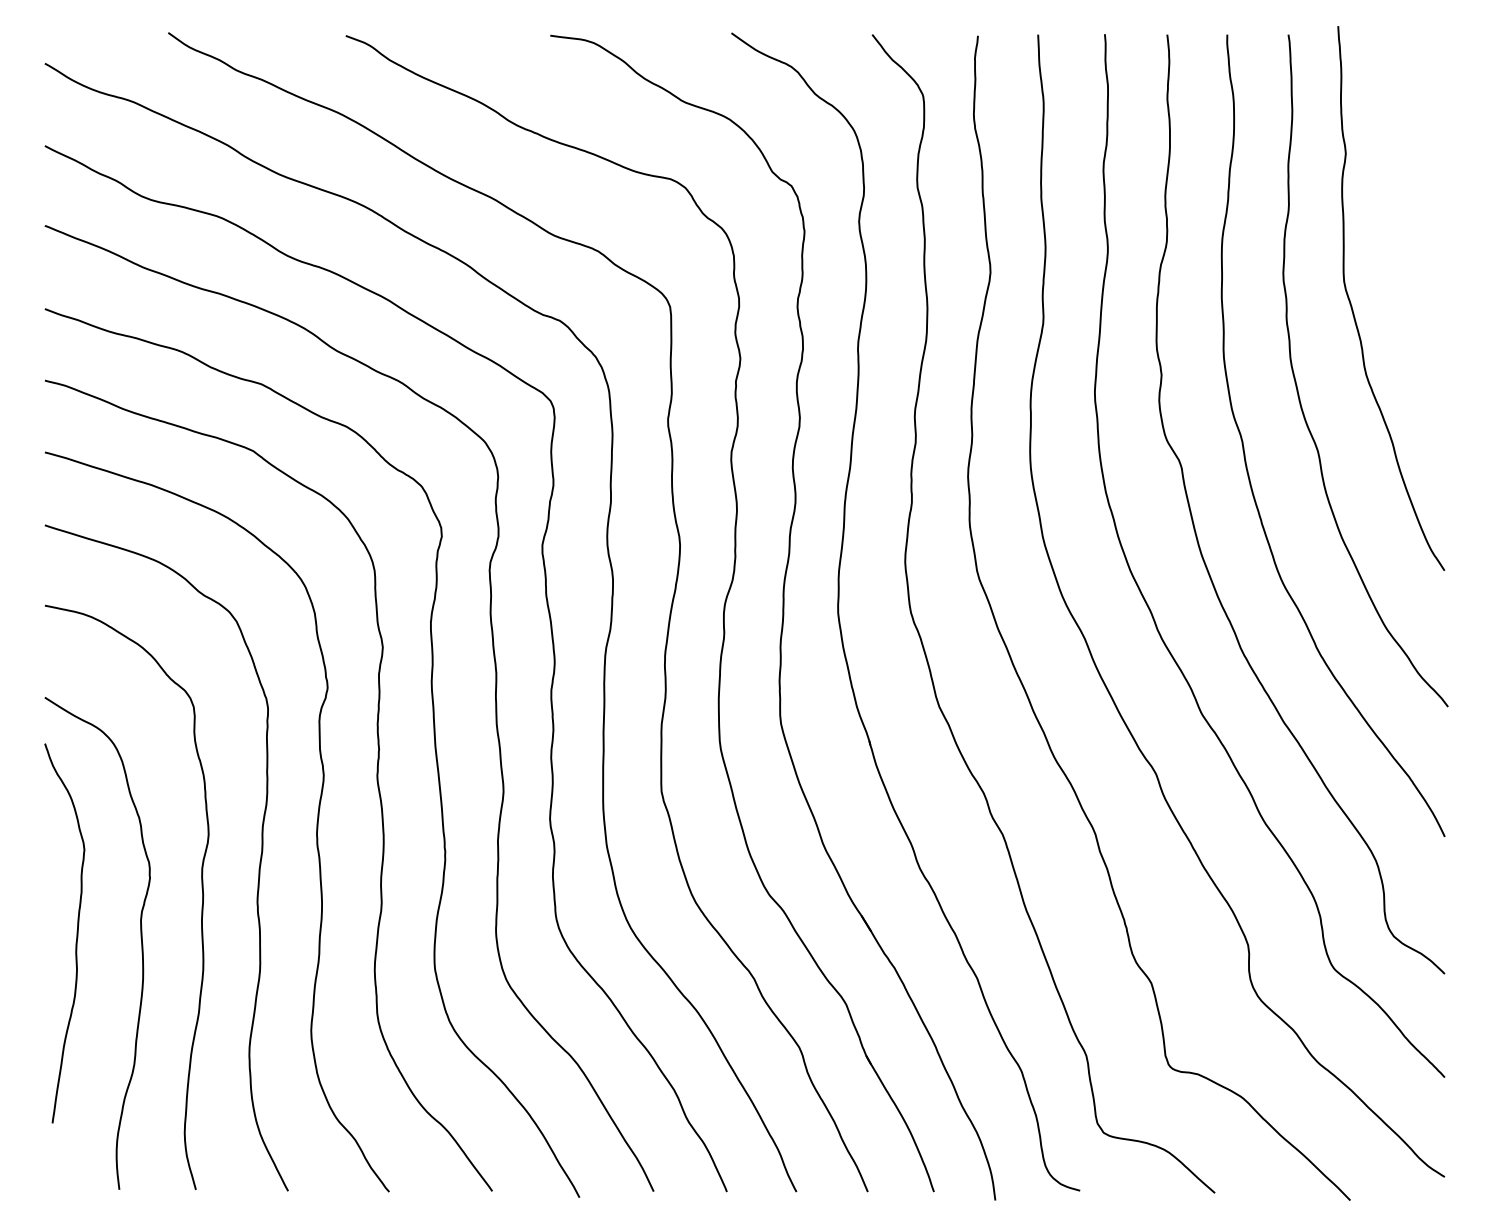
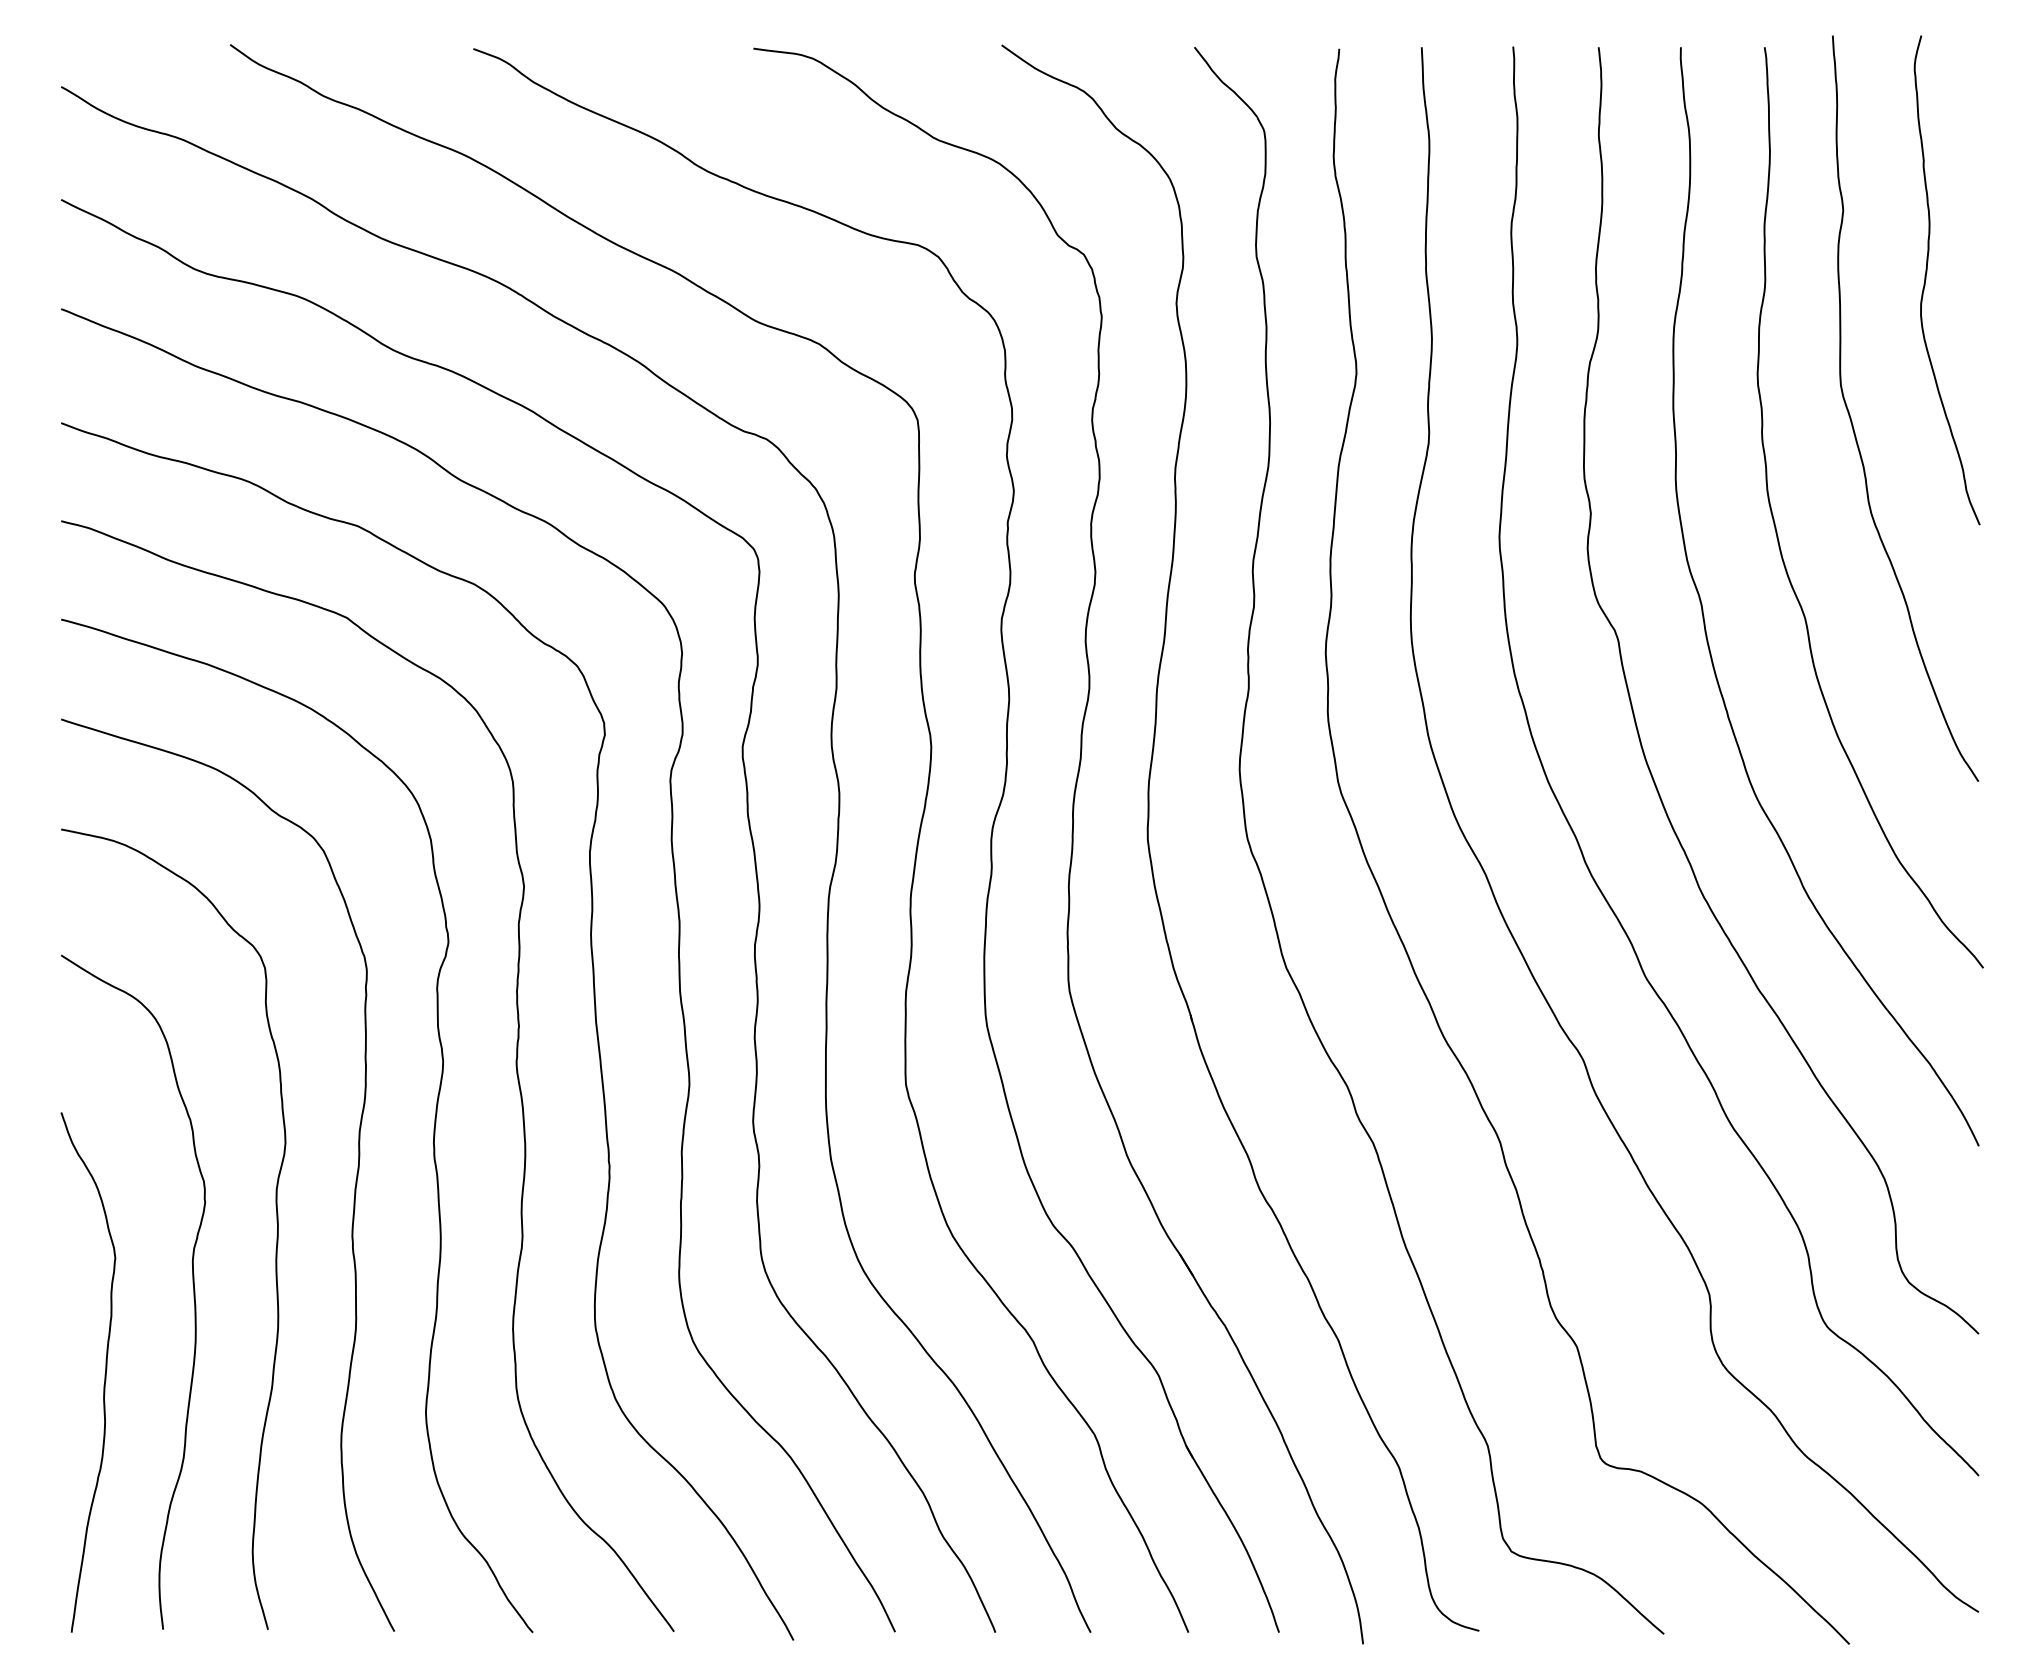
curve: (1406, 204) -> (1926, 280), added
curve: (76, 934) -> (104, 1374), moved

